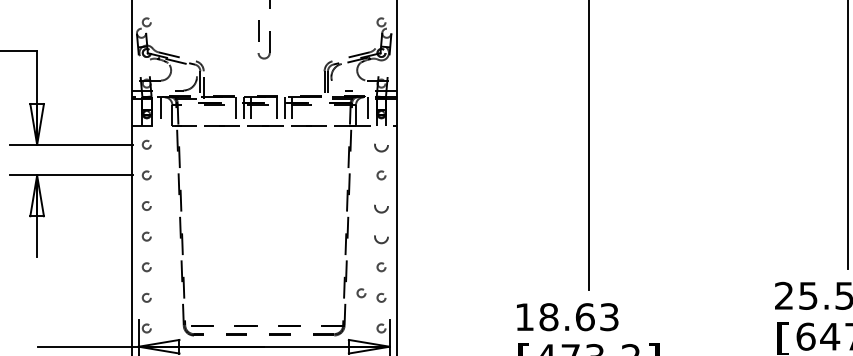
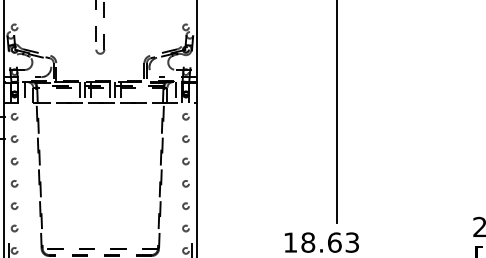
circle: (381, 144) -> (186, 116), size x0.62
circle: (381, 205) -> (186, 161), size x0.62
circle: (381, 236) -> (186, 183), size x0.62
circle: (361, 293) -> (171, 225), removed

